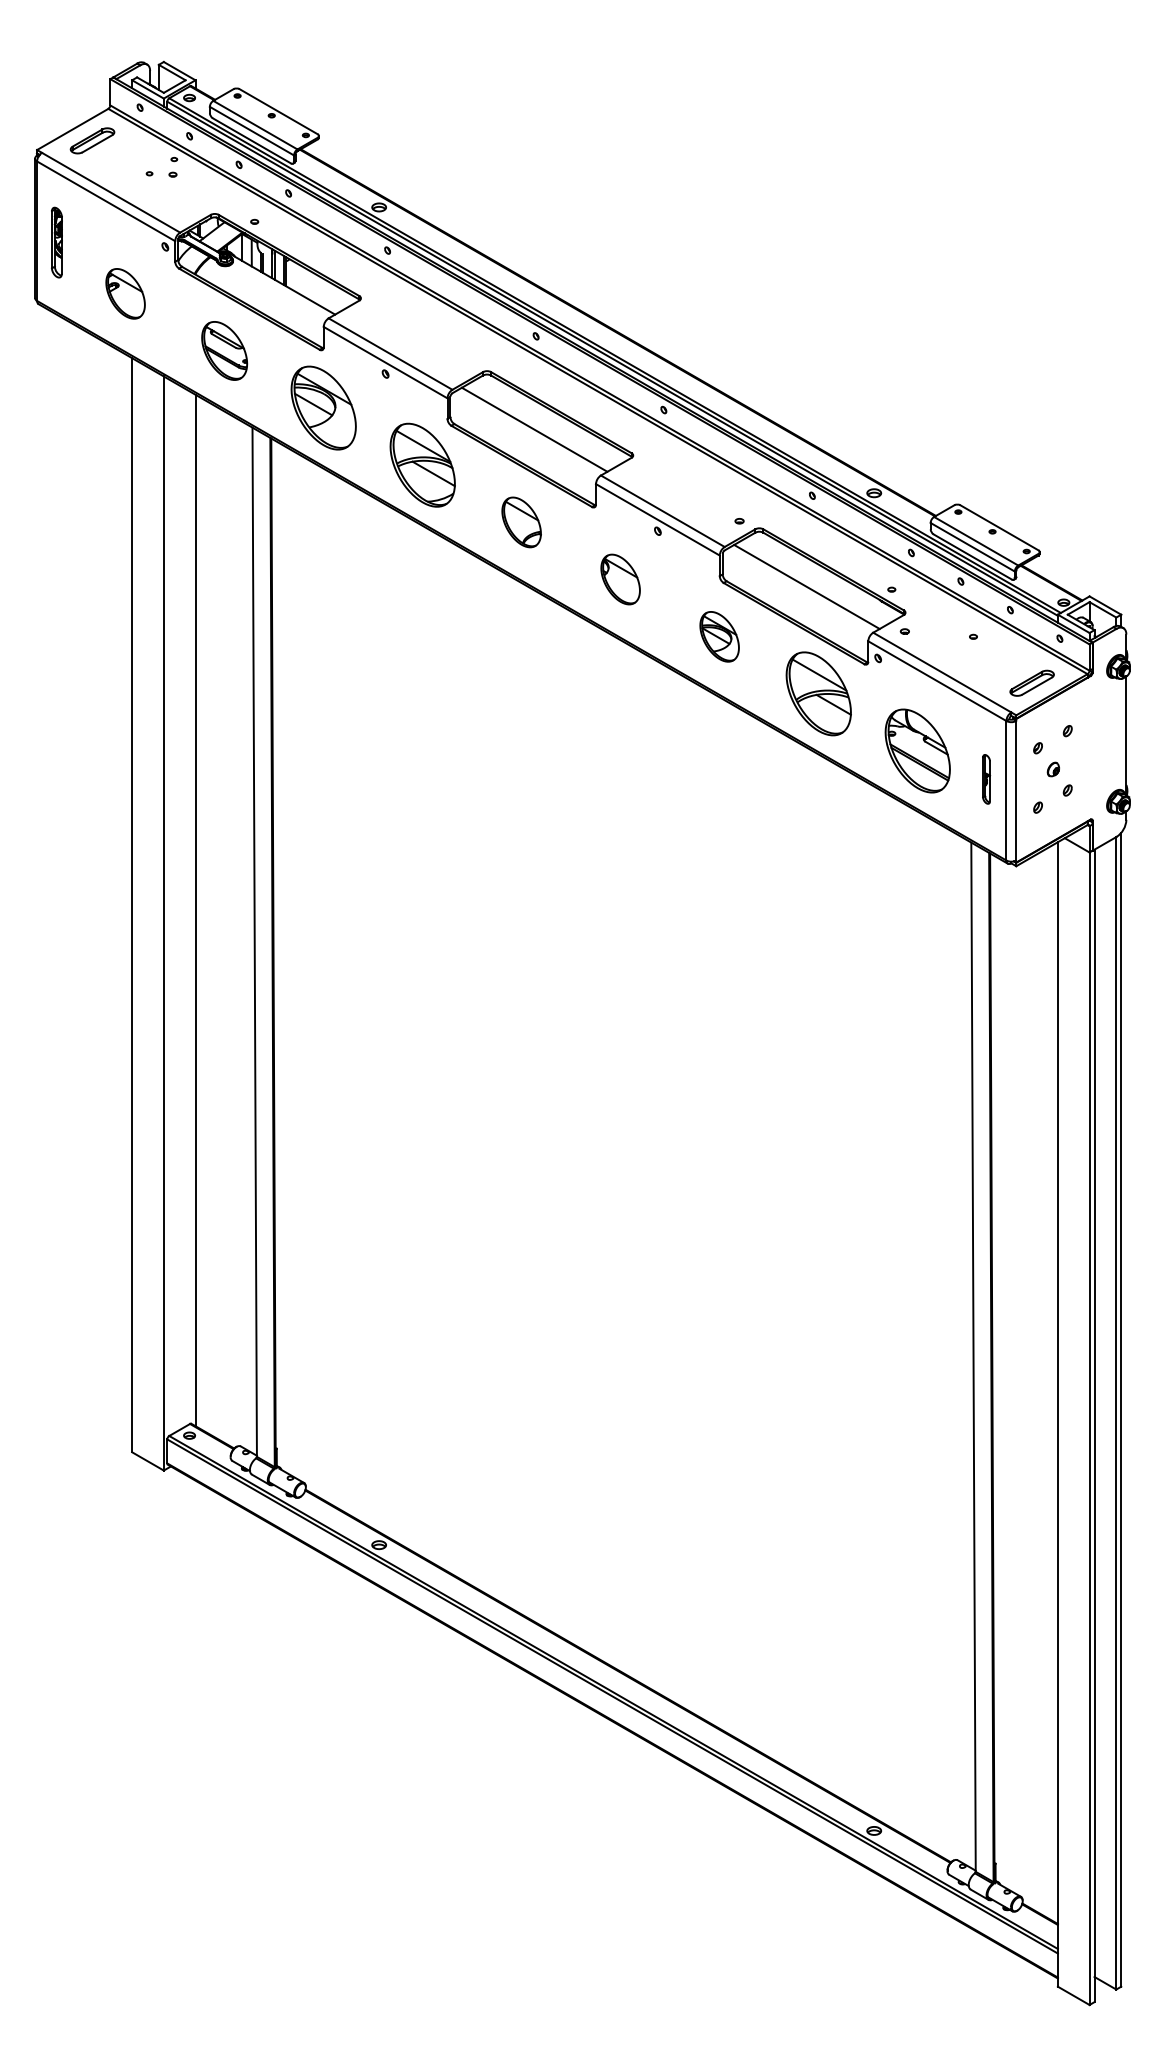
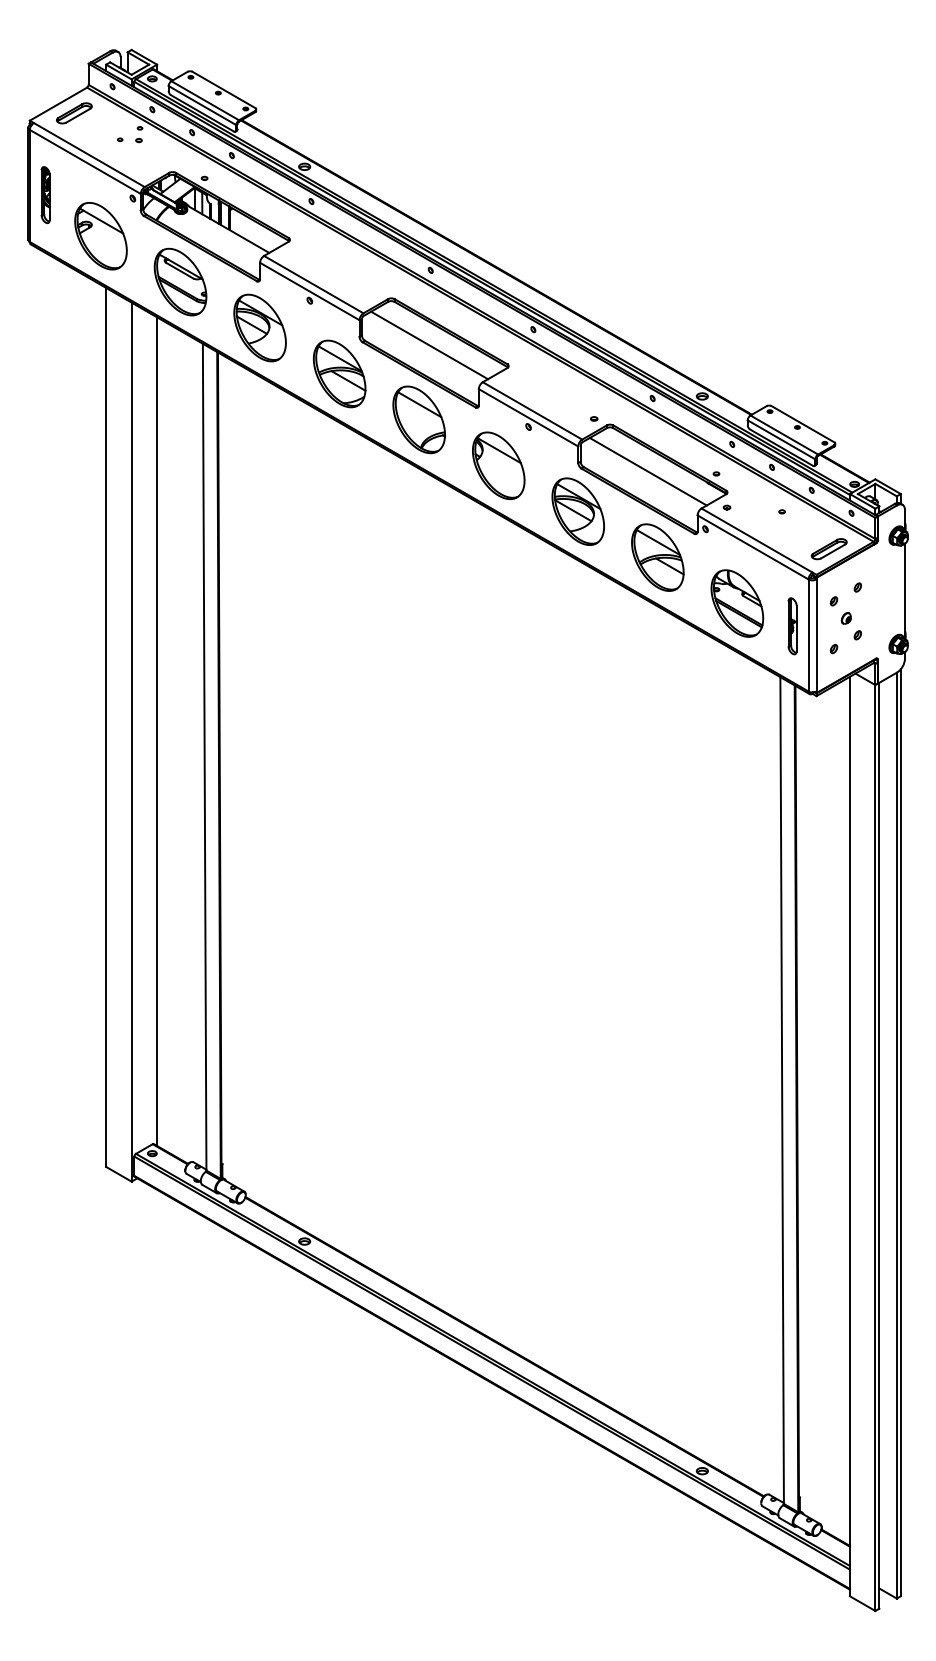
part: (125, 293) -> (100, 235), size x1.67
part: (224, 350) -> (180, 281), size x1.43
part: (521, 522) -> (418, 419), size x1.67
part: (620, 579) -> (498, 465), size x1.67
part: (719, 636) -> (578, 511), size x1.67
part: (986, 779) -> (792, 626), size x1.43

